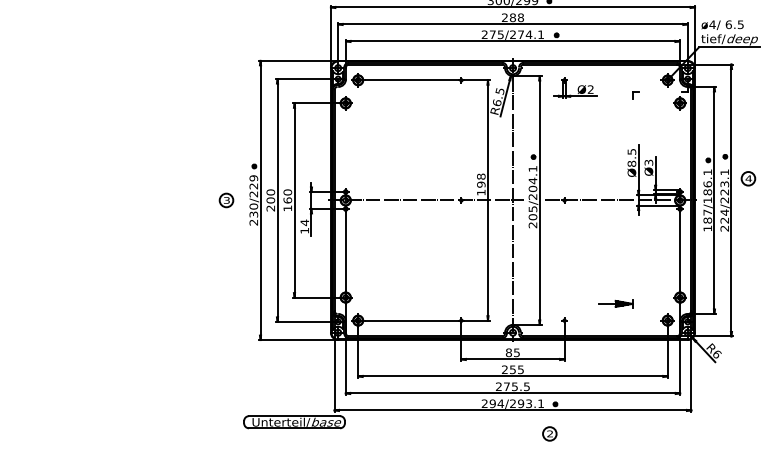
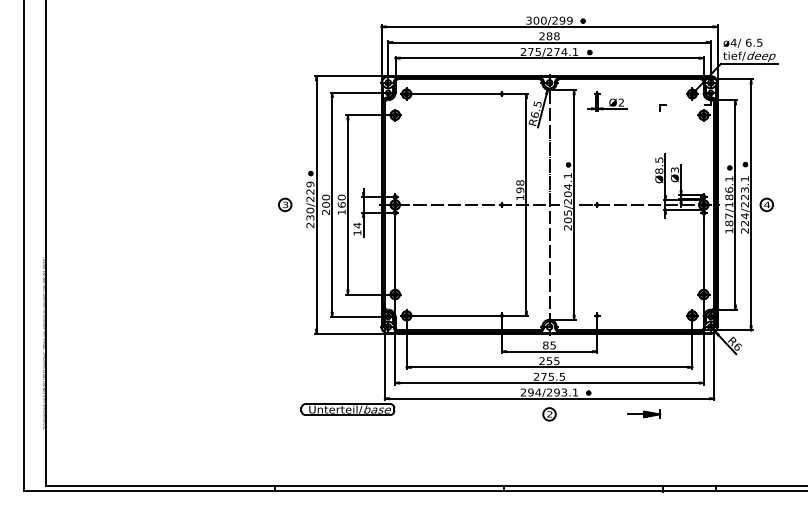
part: (748, 178) -> (766, 204), moved
part: (615, 302) -> (644, 413), moved
part: (549, 434) -> (549, 414), moved

